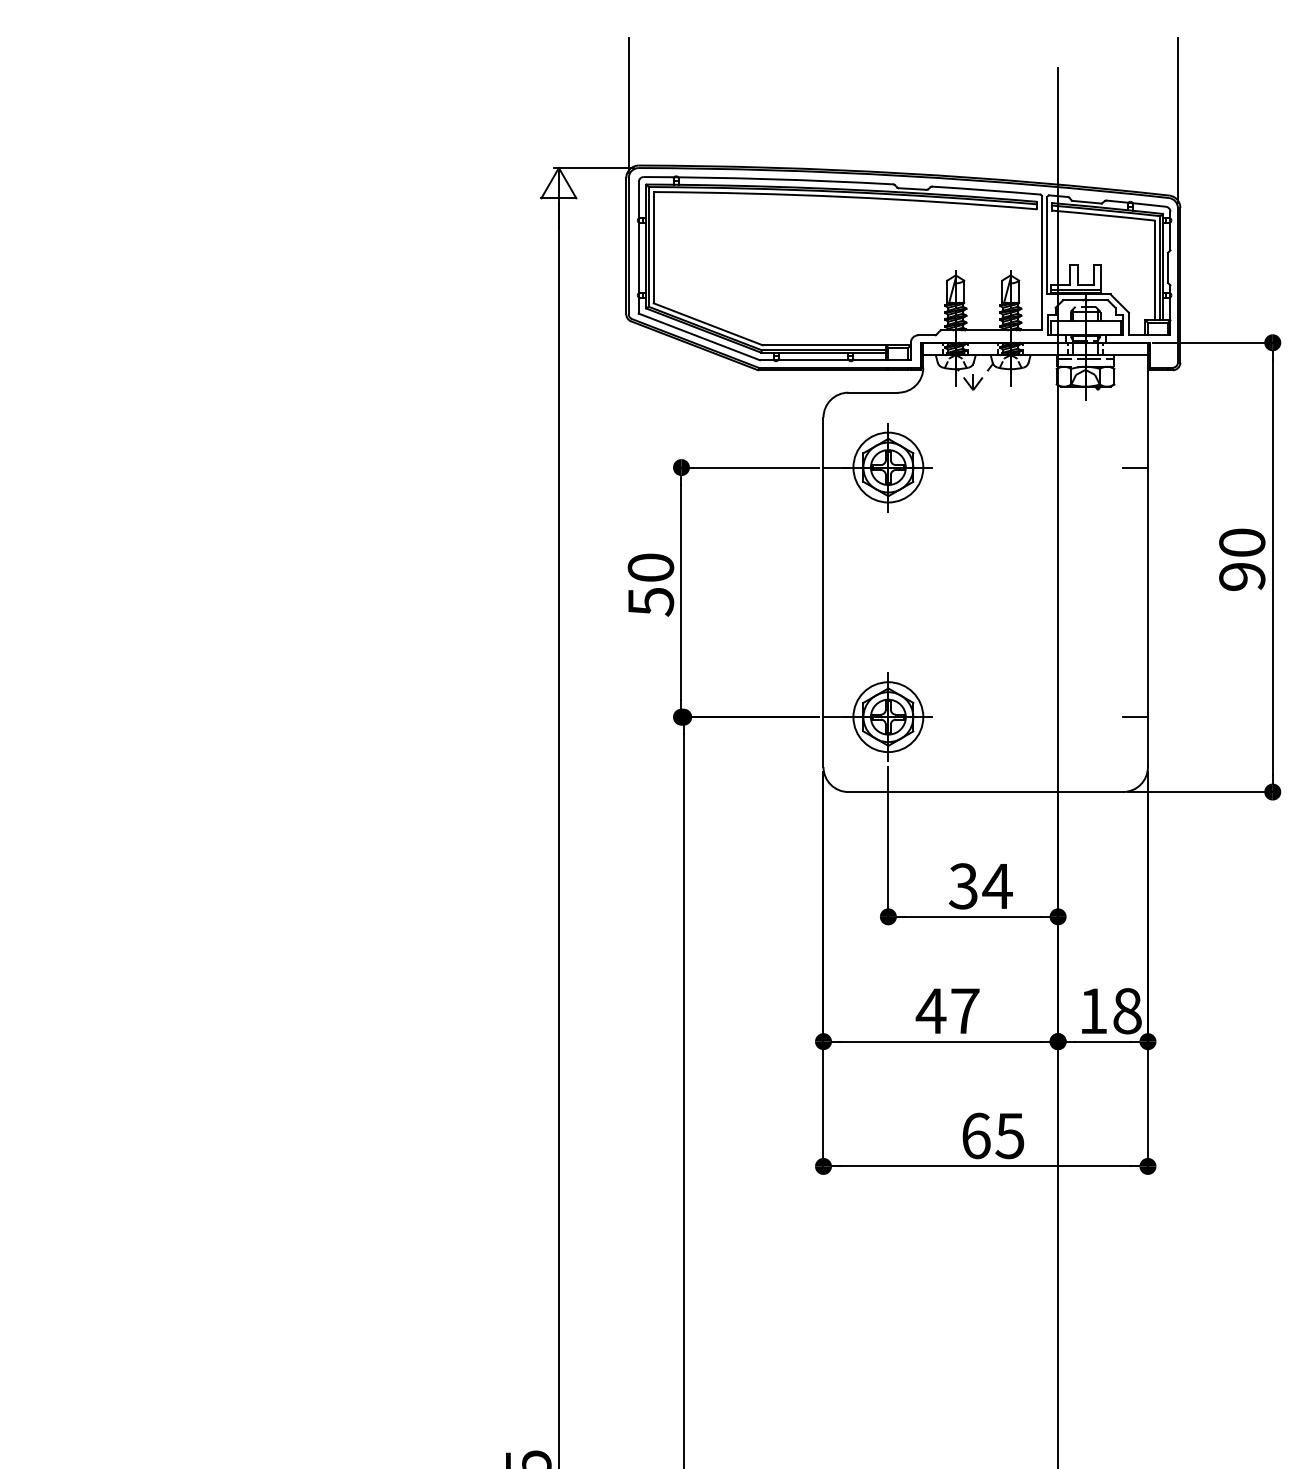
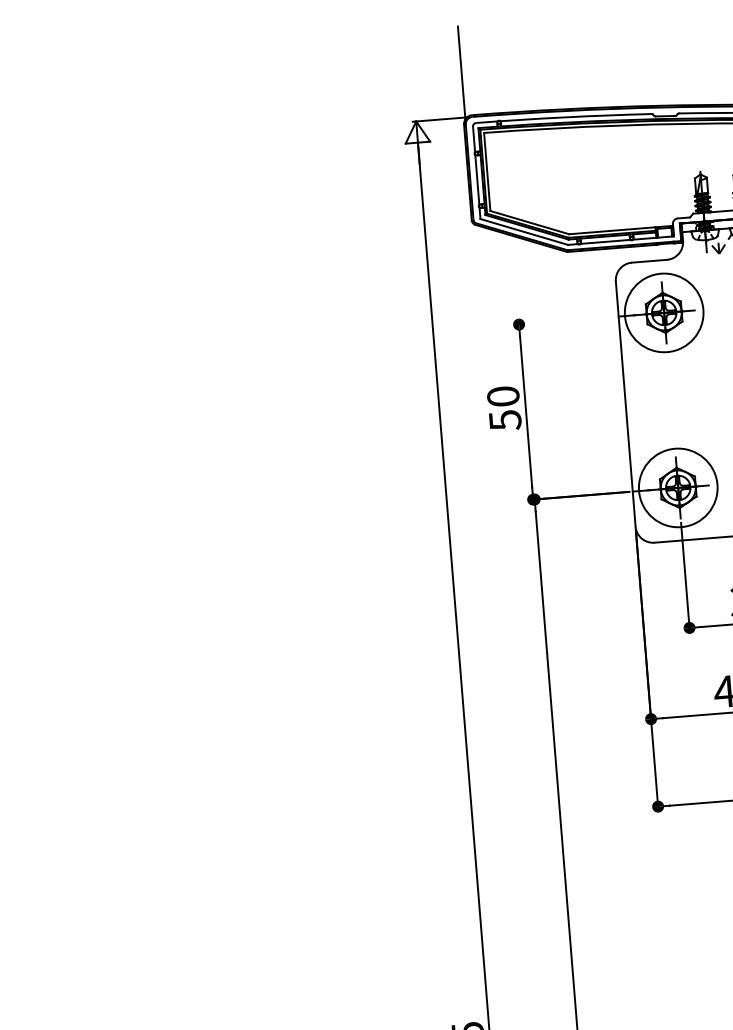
line: (747, 467) -> (565, 320), removed
circle: (888, 467) -> (664, 312), size x1.6
circle: (888, 717) -> (678, 488), size x1.6

